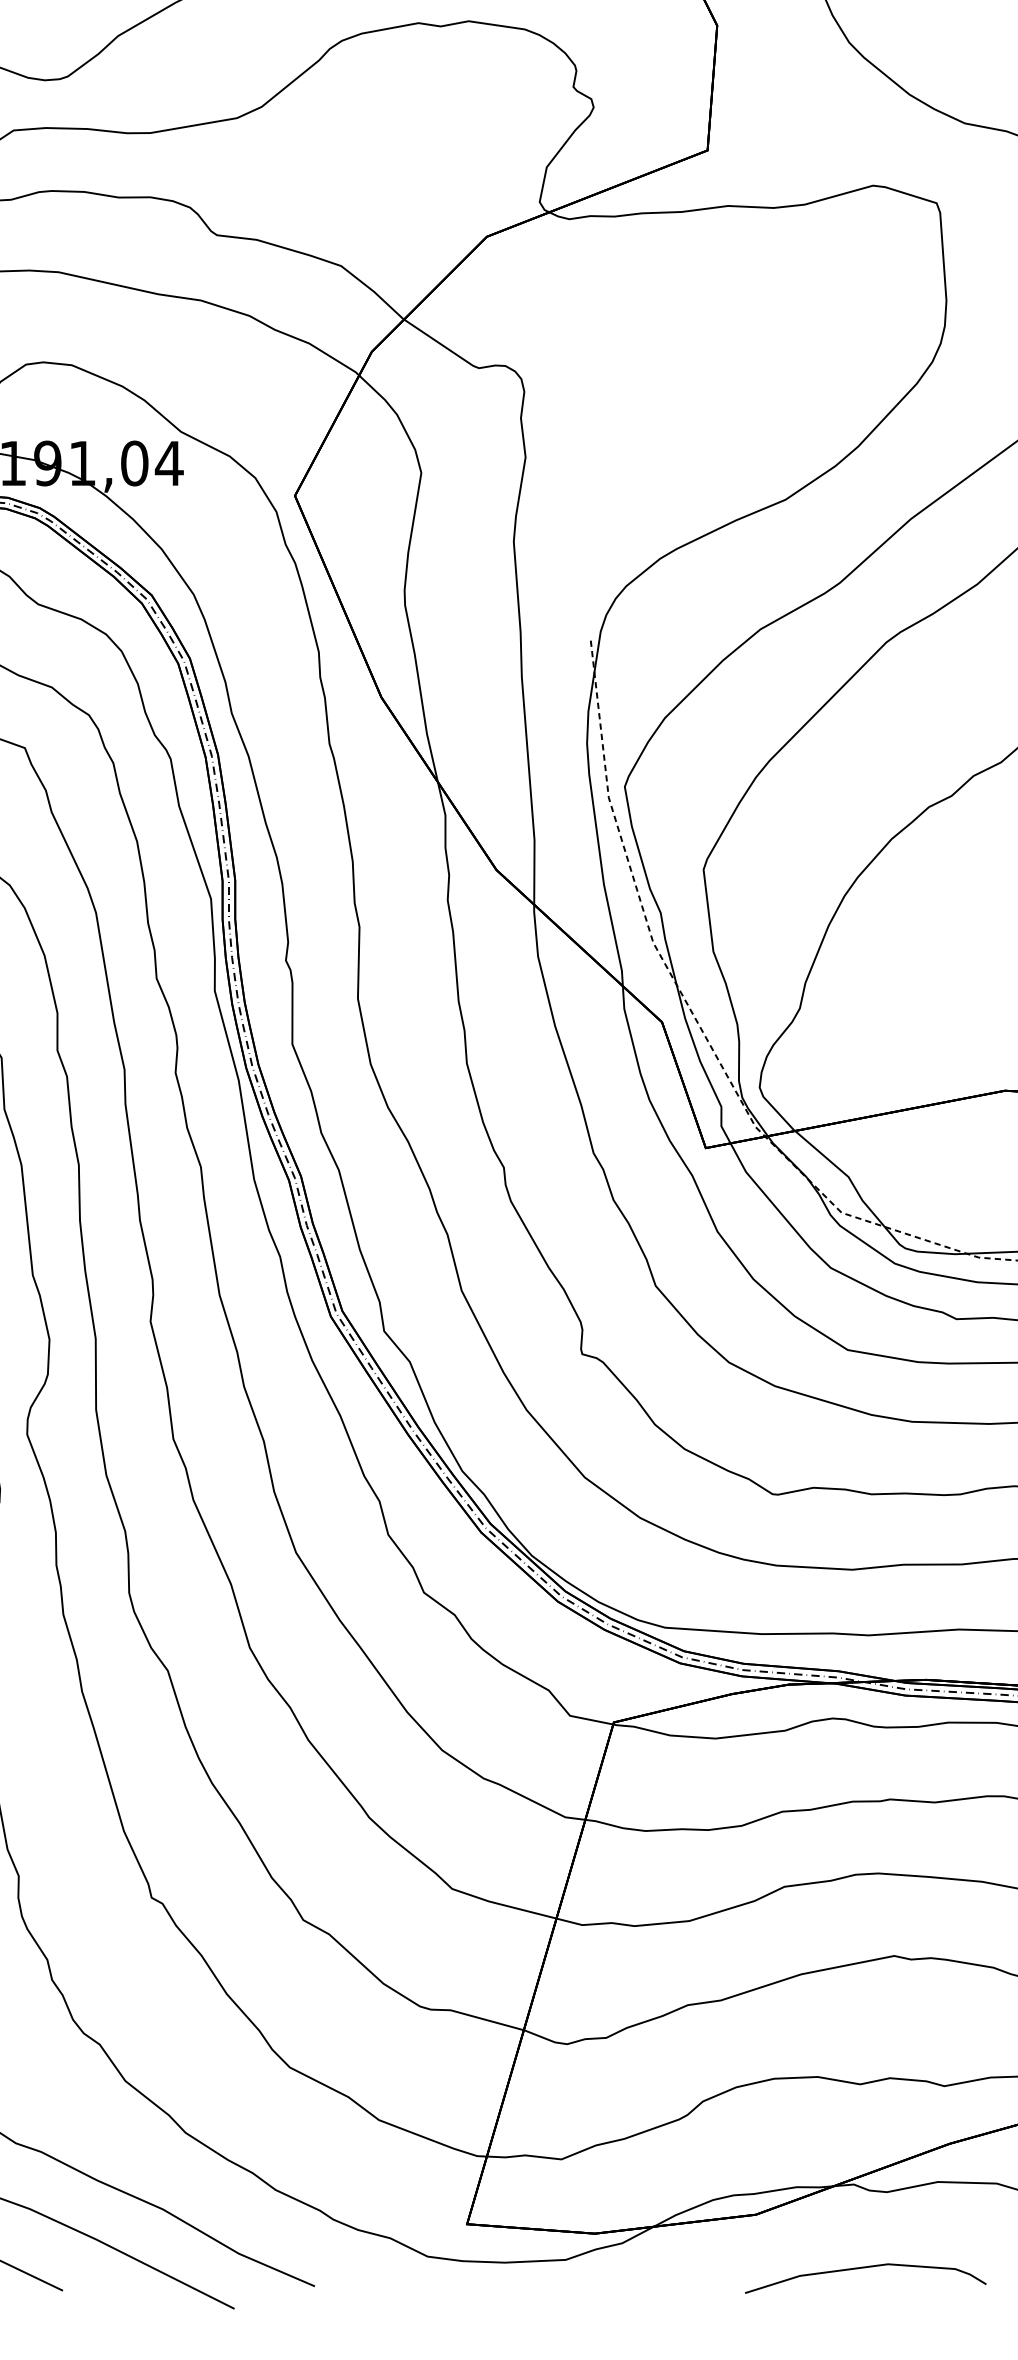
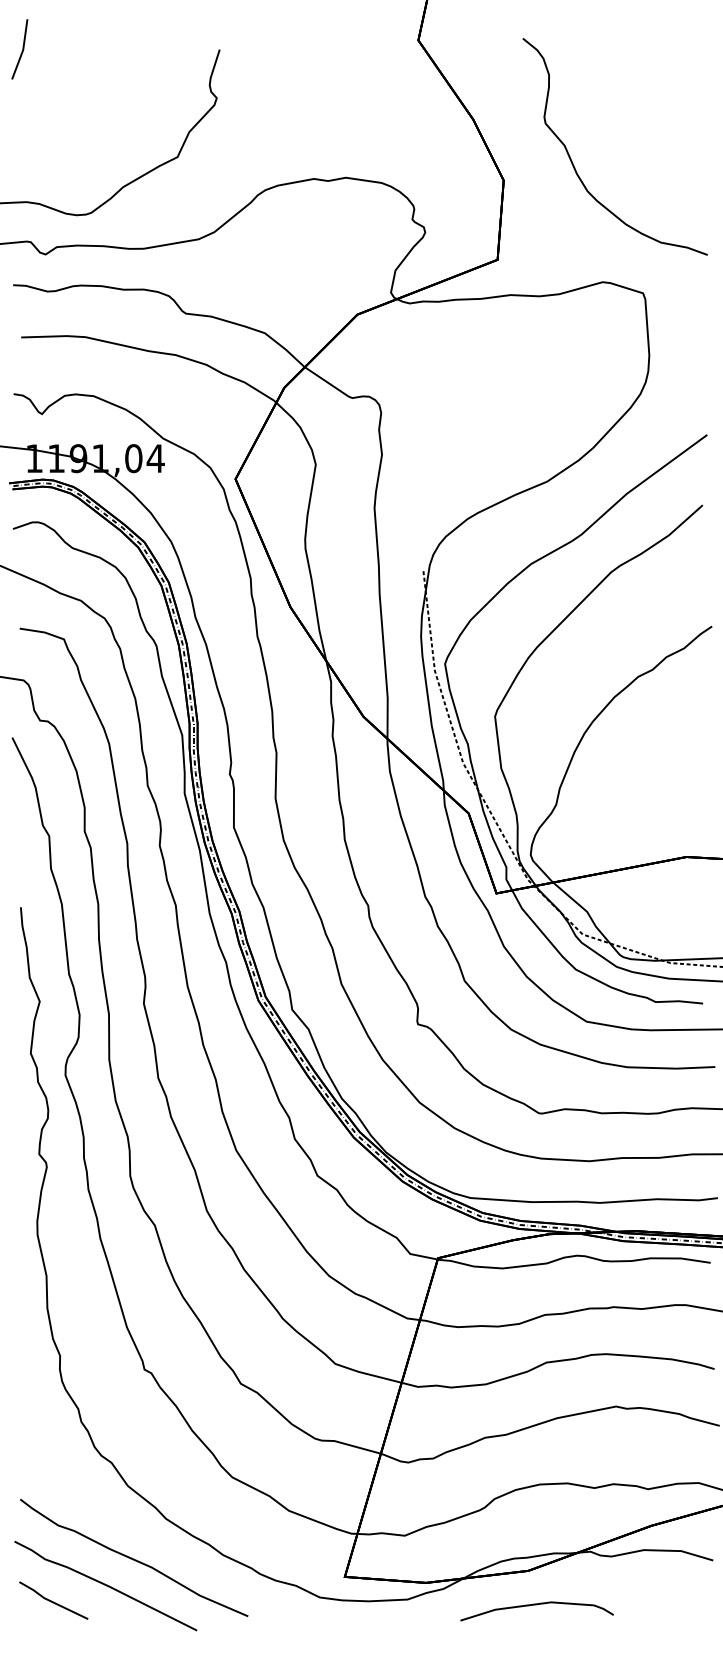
curve: (864, 2269) -> (536, 1605), moved

